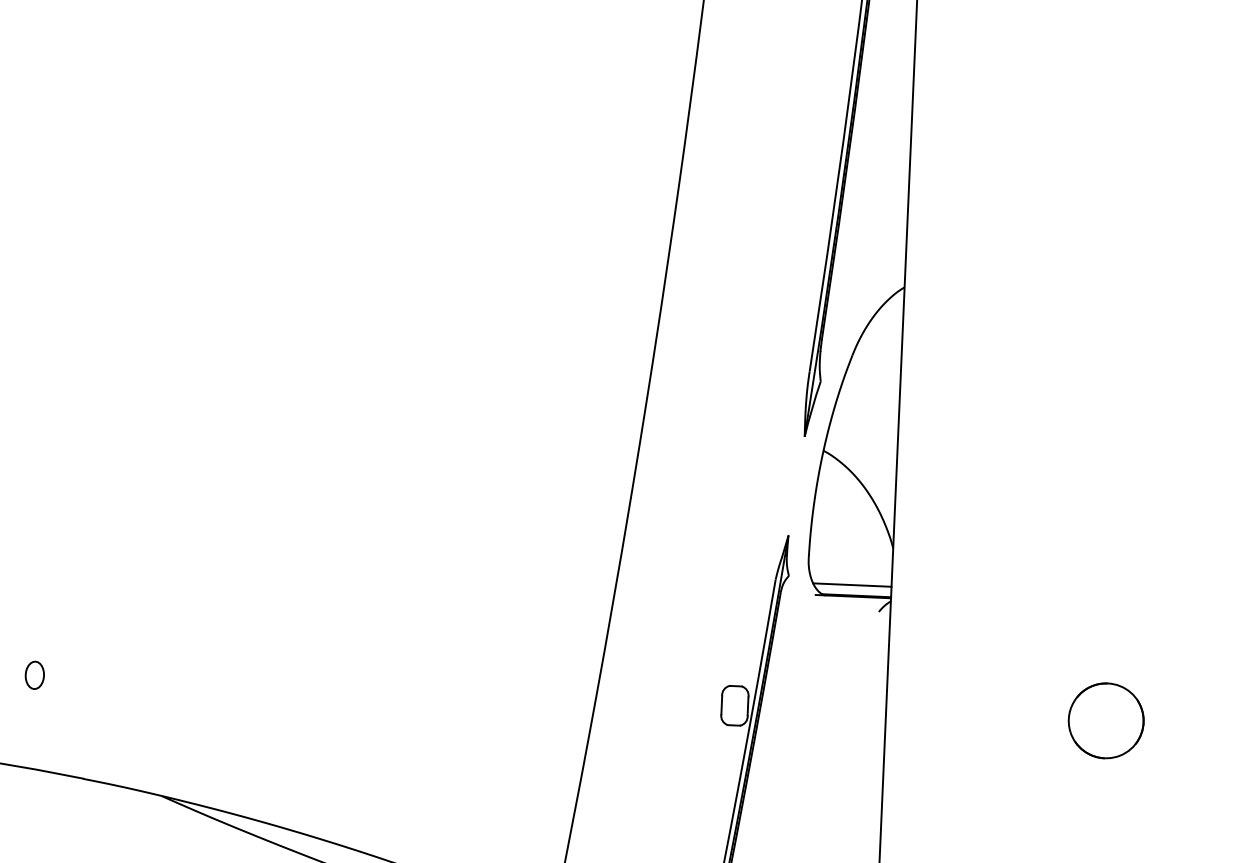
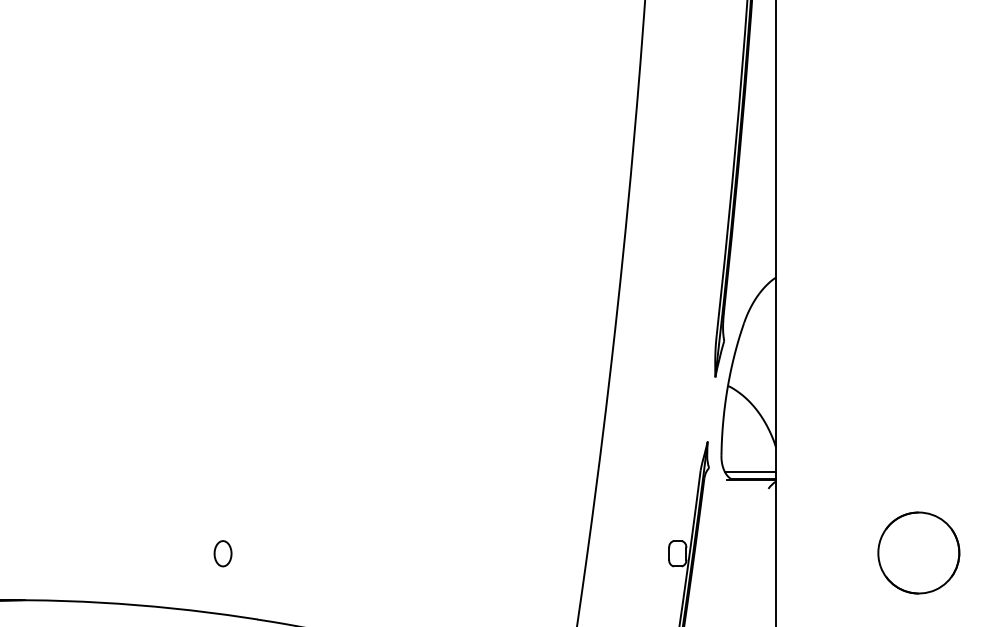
part: (34, 674) -> (222, 553), size x1.43
part: (1105, 720) -> (918, 552), size x1.67

